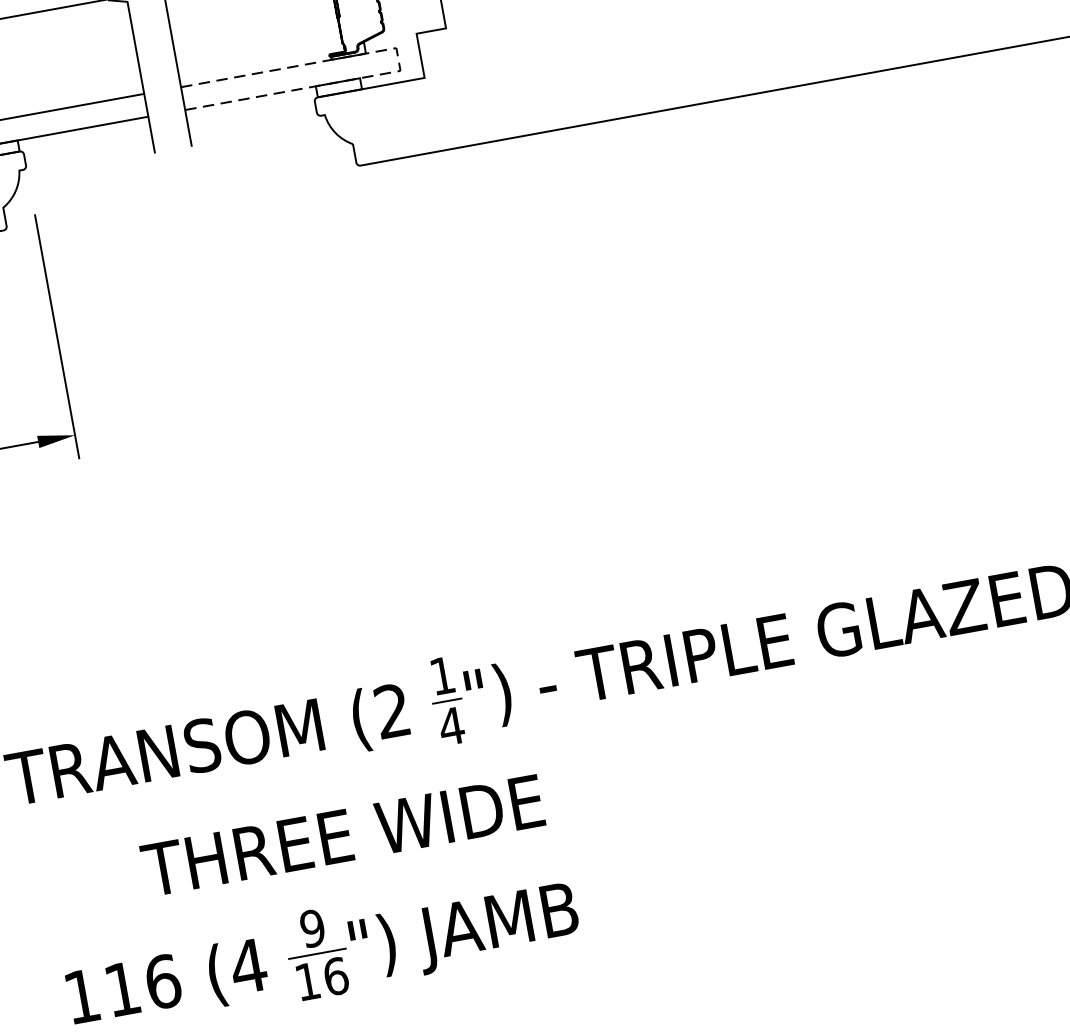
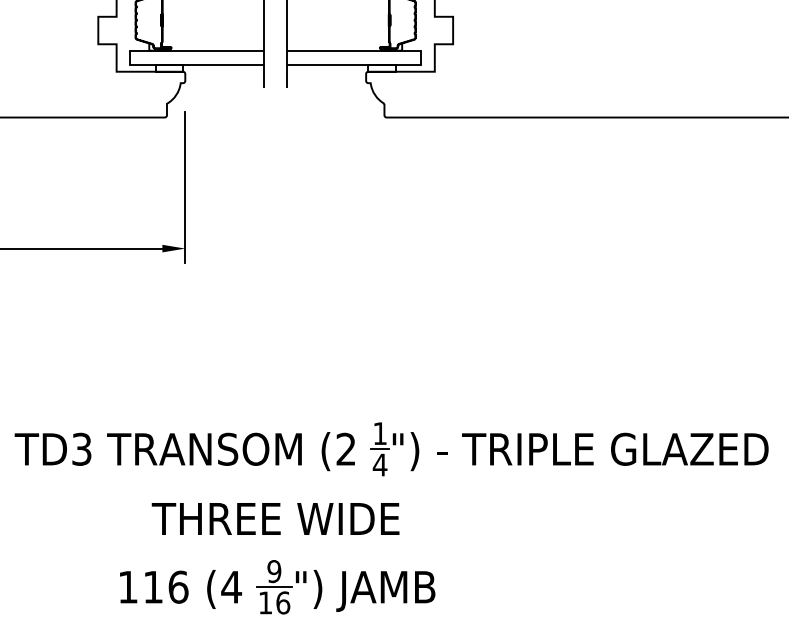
line: (399, 60) -> (421, 58), dashed -> solid
text: (342, 835) -> (275, 518), moved

